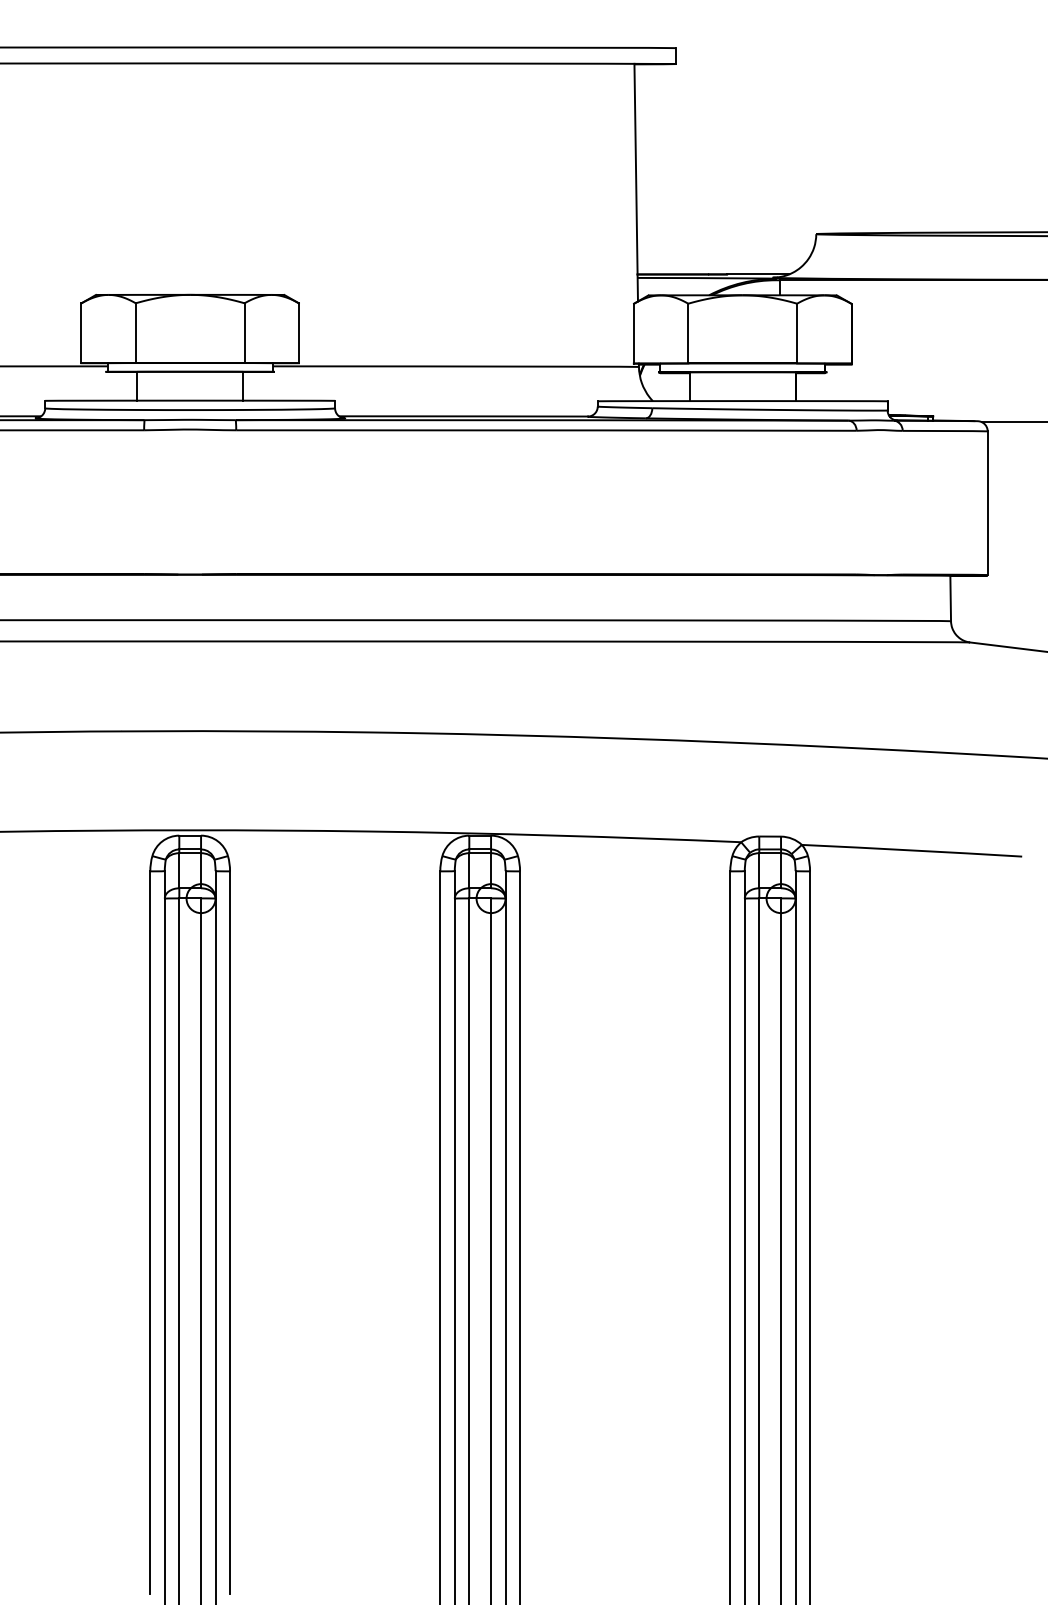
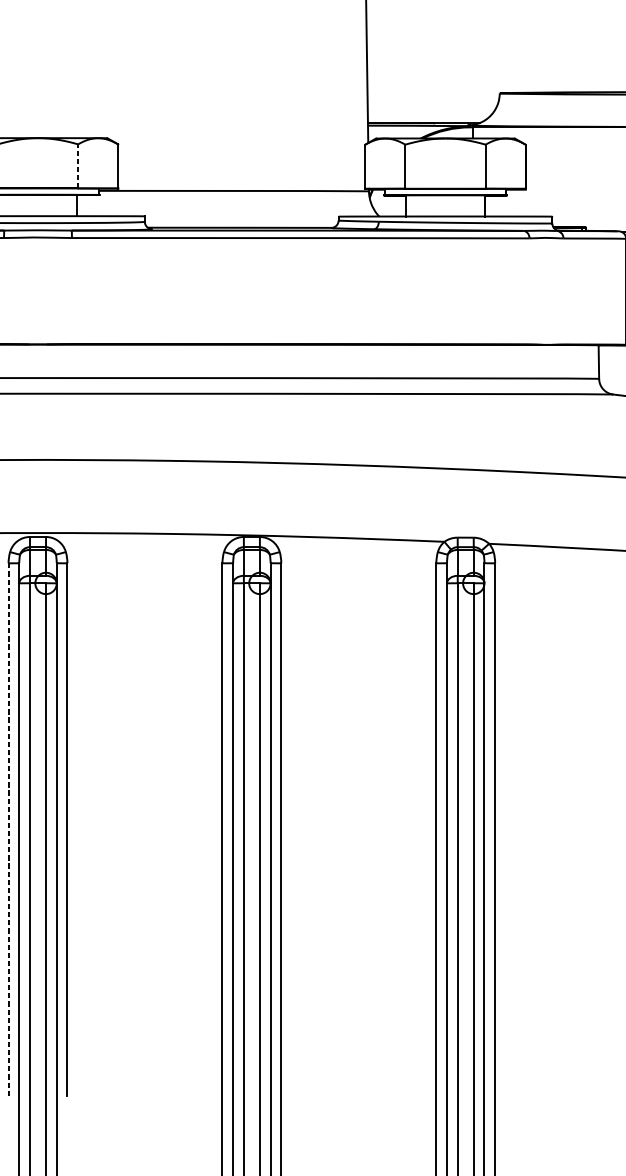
line: (244, 333) -> (78, 166), solid -> dashed
line: (150, 1233) -> (8, 830), solid -> dashed

